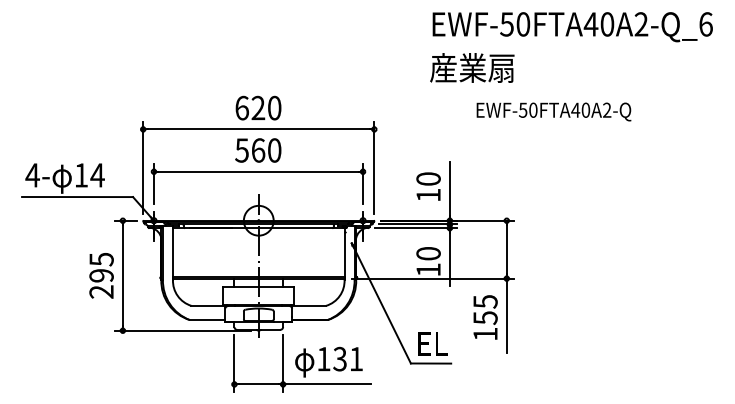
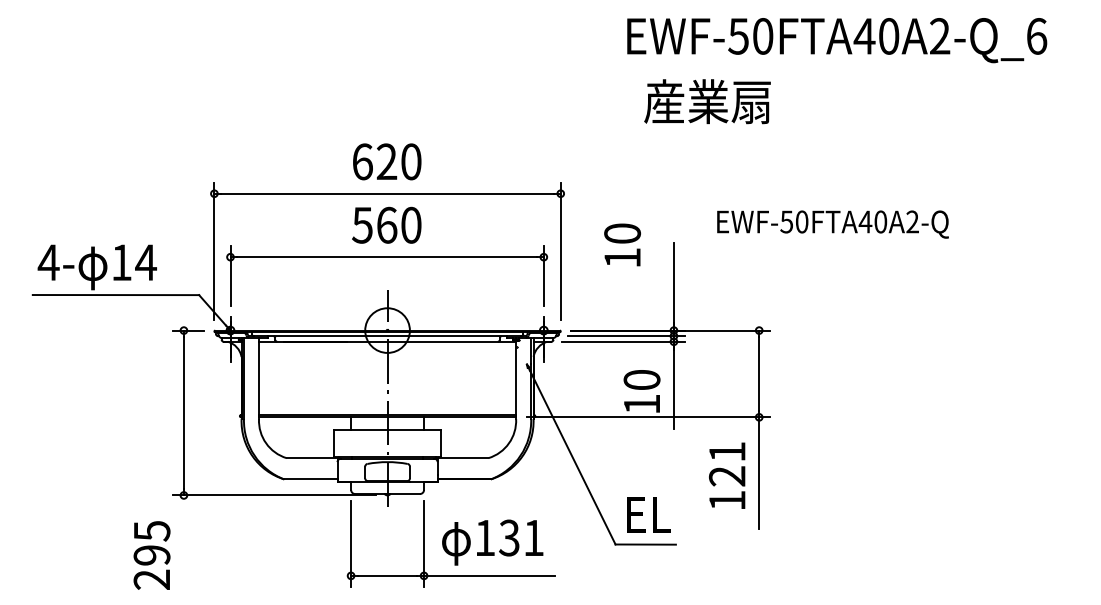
text: (572, 27) -> (836, 40), moved
text: (553, 111) -> (832, 223), moved
text: (428, 186) -> (622, 244), moved
text: (101, 275) -> (151, 555), moved
text: (485, 310) -> (727, 465), 155 -> 121

